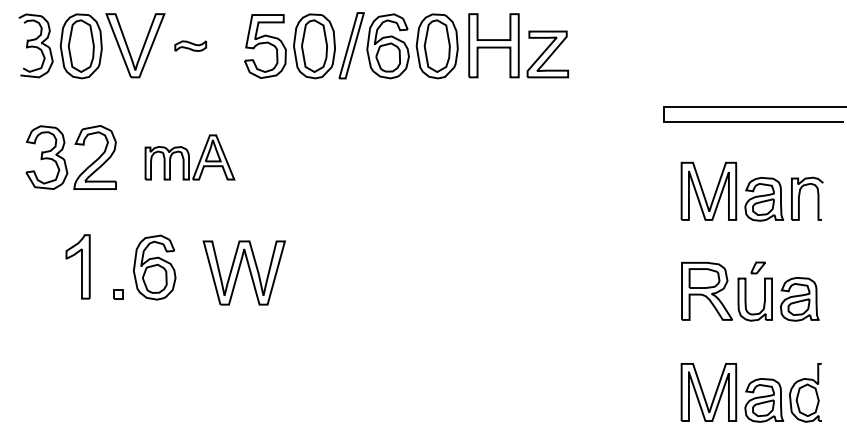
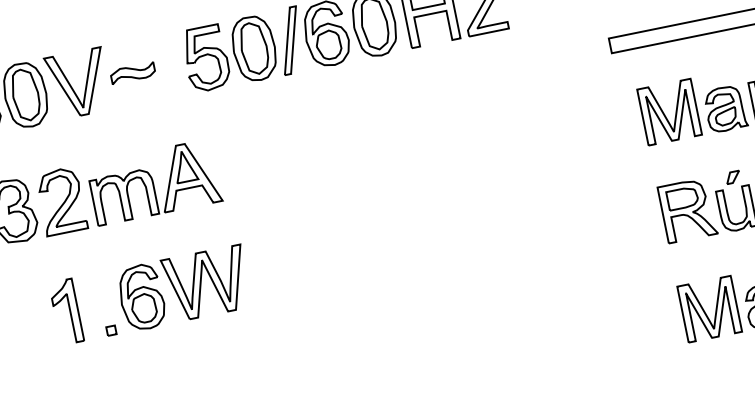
part: (190, 45) -> (132, 72), size x1.43
part: (189, 157) -> (153, 182), size x1.43
part: (243, 272) -> (205, 283), moved

